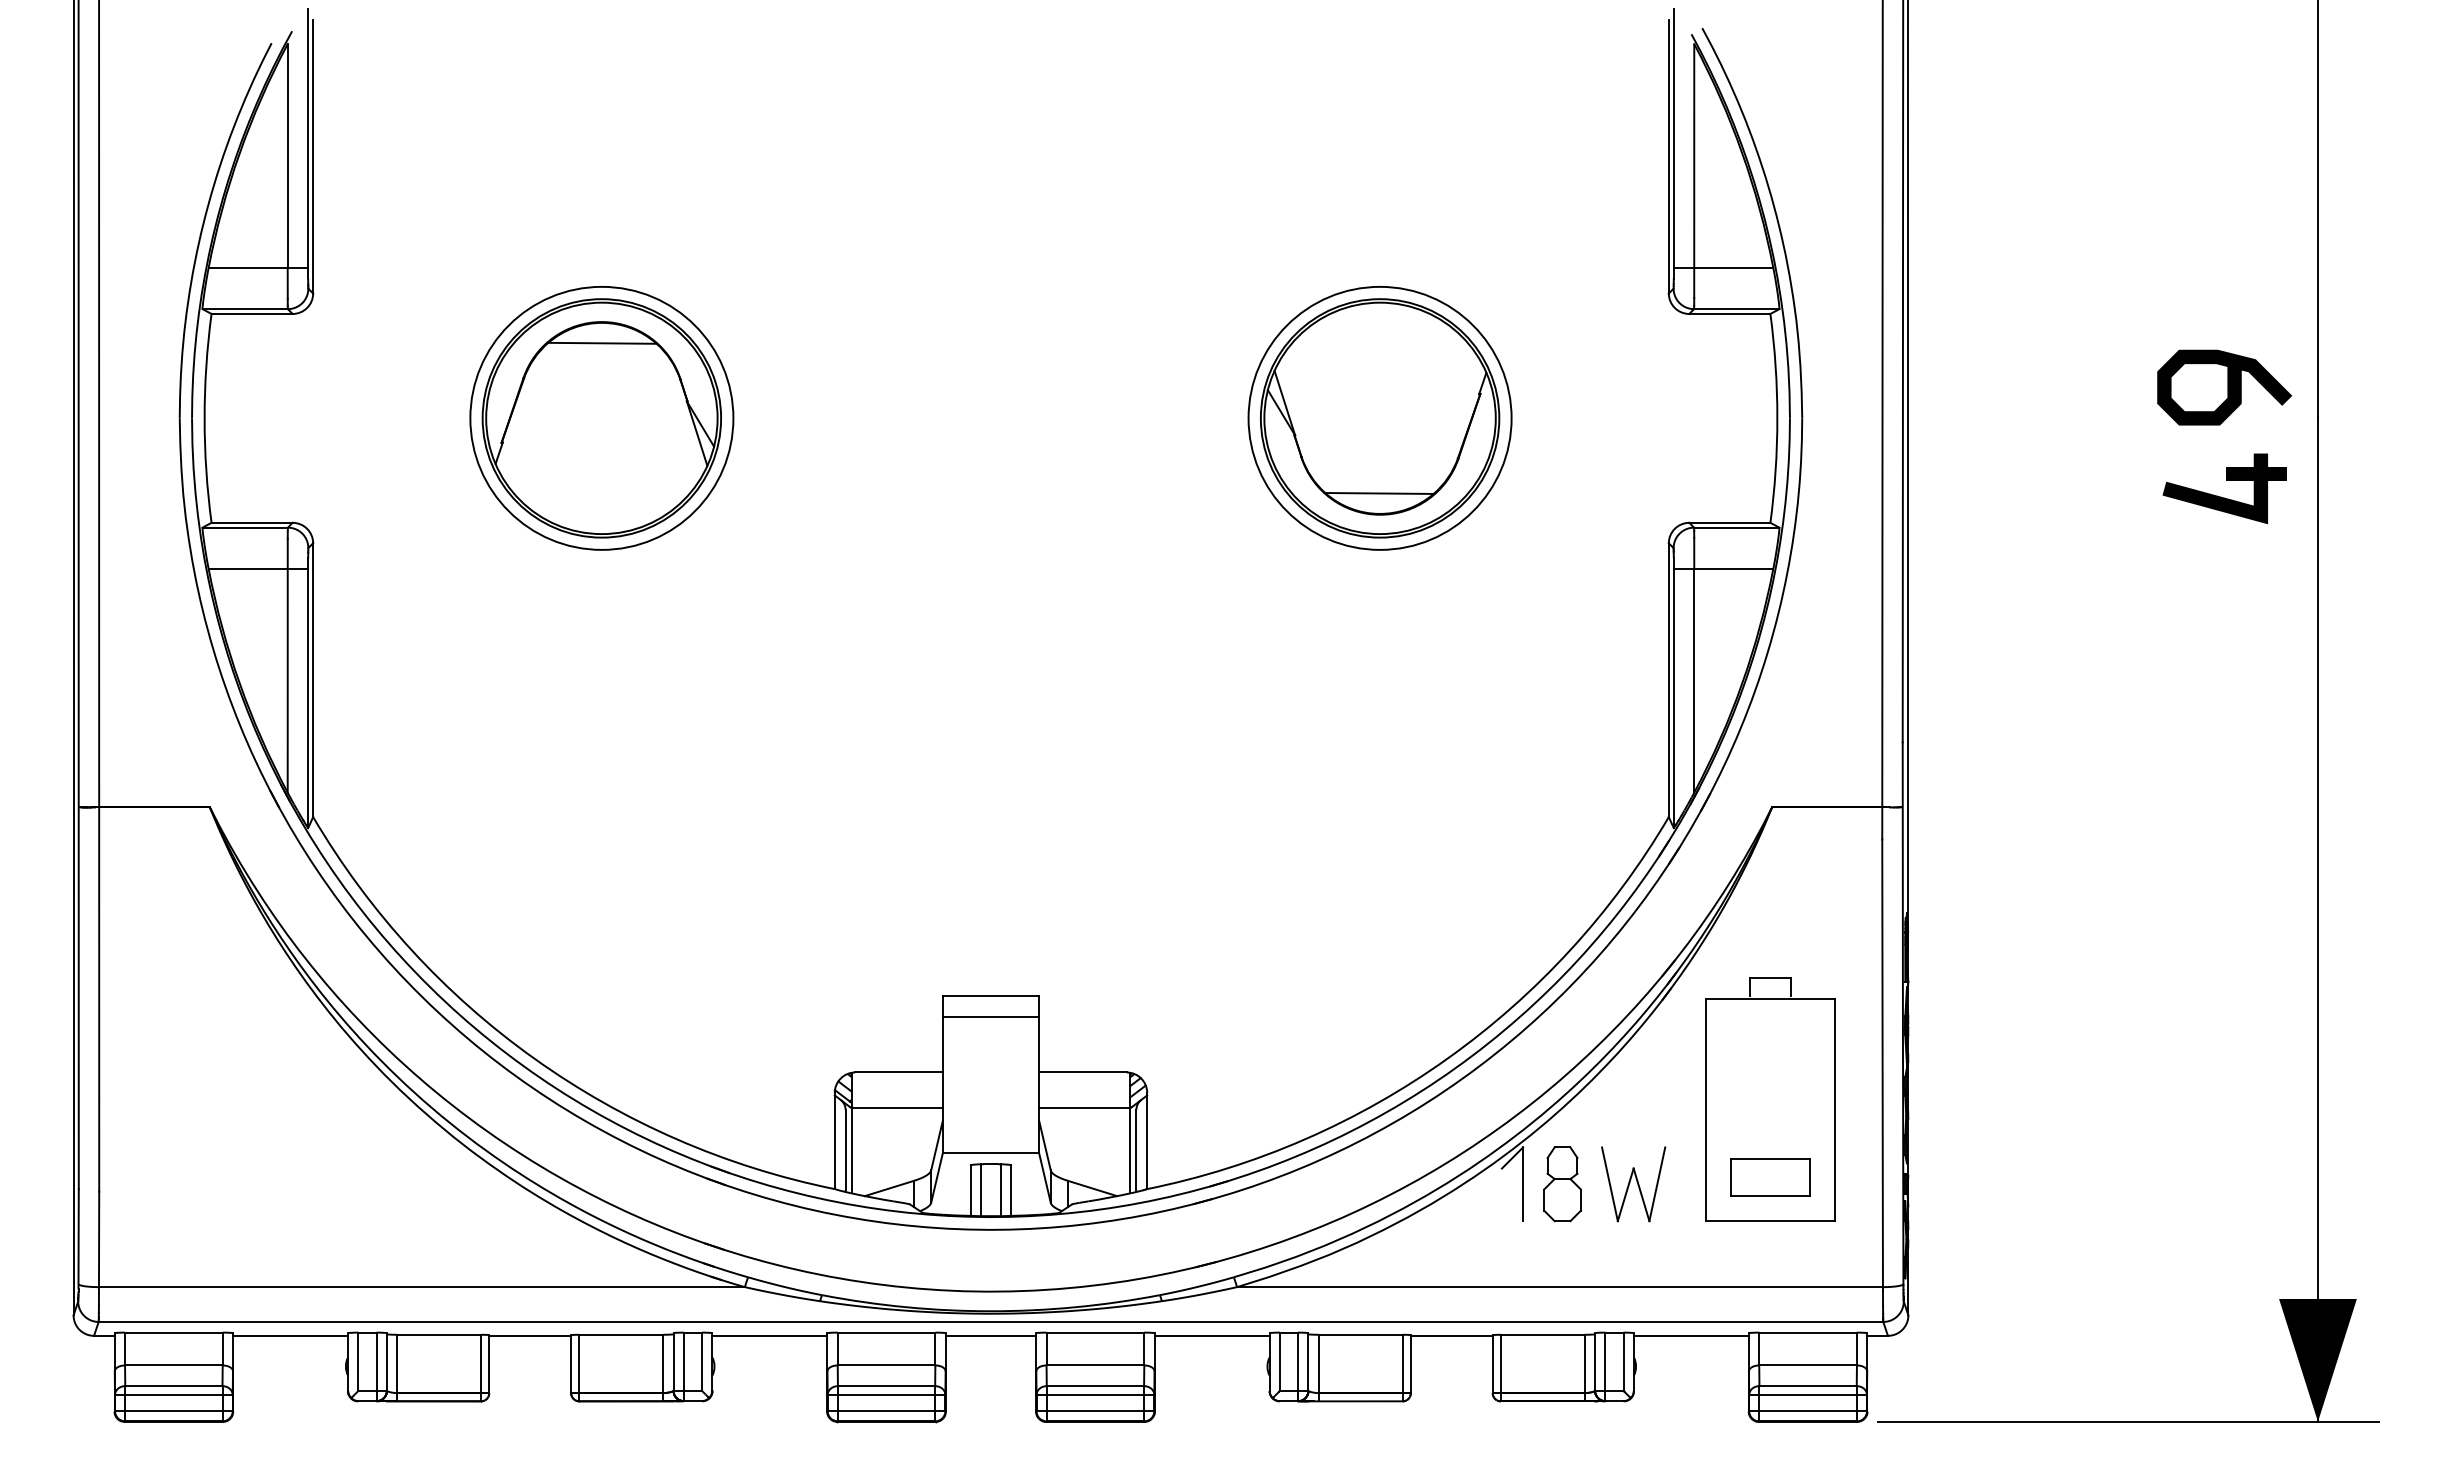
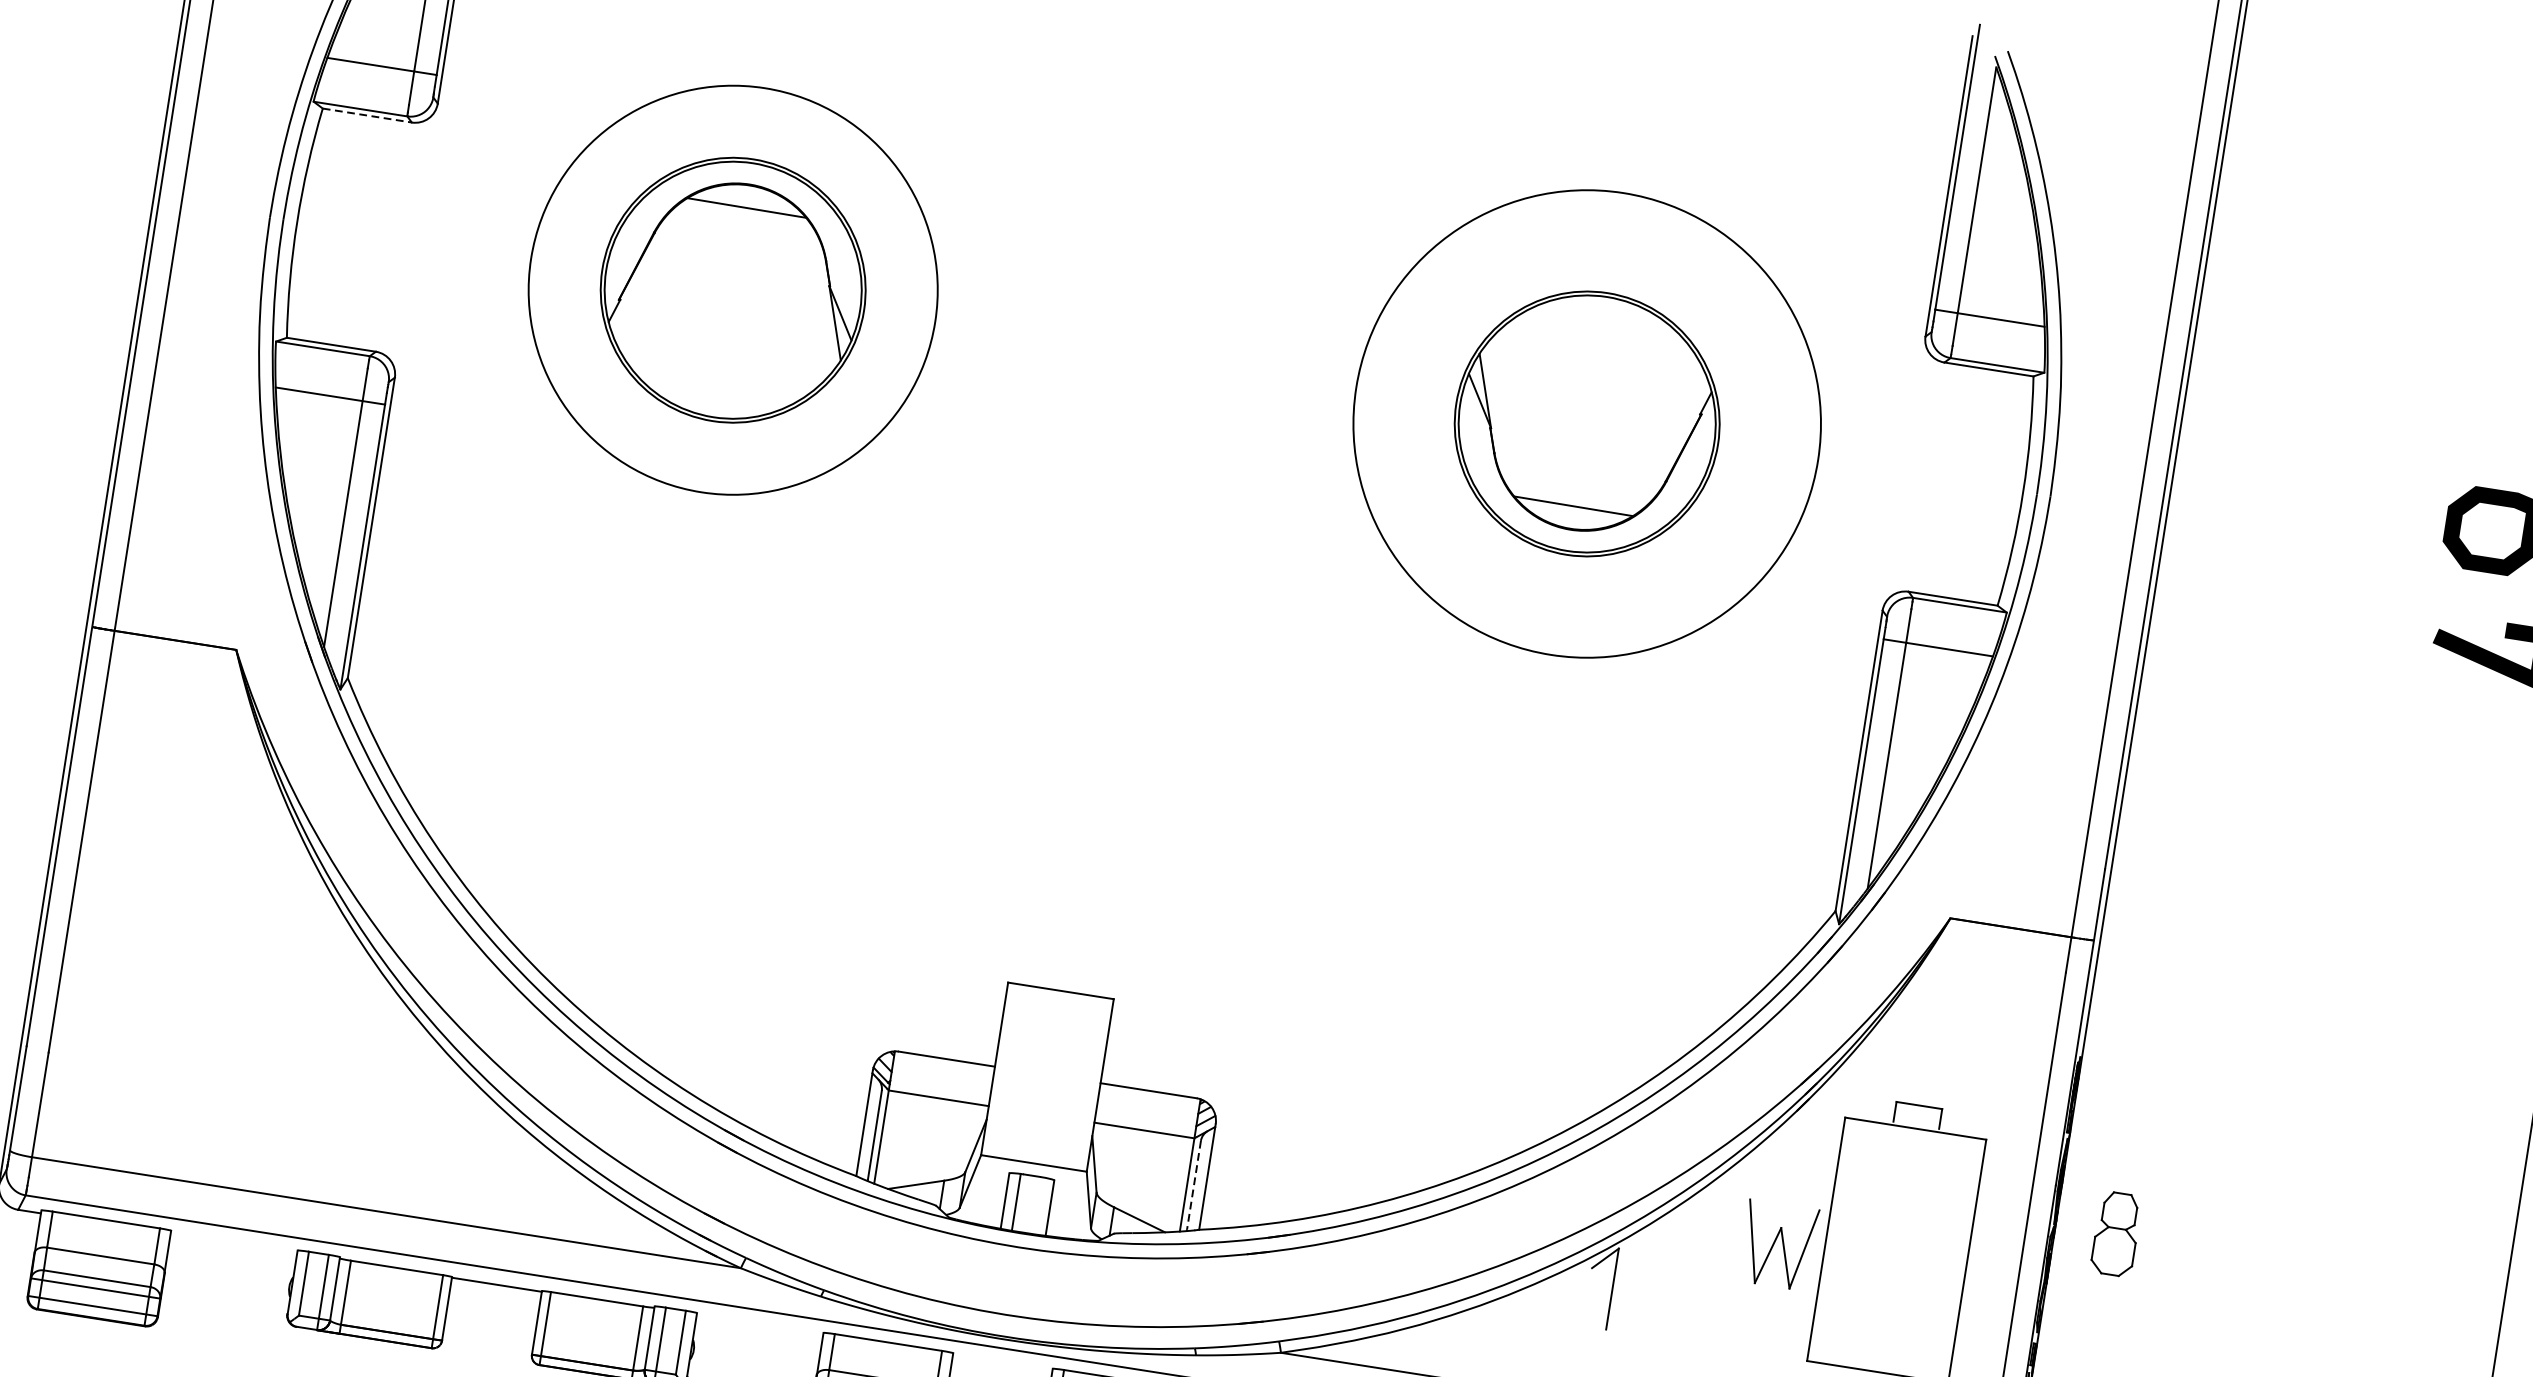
line: (252, 313) -> (367, 115), solid -> dashed
circle: (601, 417) -> (732, 289), size x1.4
circle: (1379, 417) -> (1586, 422), size x1.6
line: (990, 1016) -> (1056, 1013), removed
line: (1136, 1150) -> (1194, 1185), solid -> dashed
part: (1770, 1177) -> (1885, 1324), removed
part: (1562, 1184) -> (2116, 1234), moved
part: (1633, 1184) -> (1778, 1245), moved
line: (1001, 1190) -> (1039, 1206), removed
line: (290, 1335) -> (233, 1243), removed
line: (769, 1335) -> (759, 1325), removed
line: (990, 1335) -> (1002, 1363), removed

